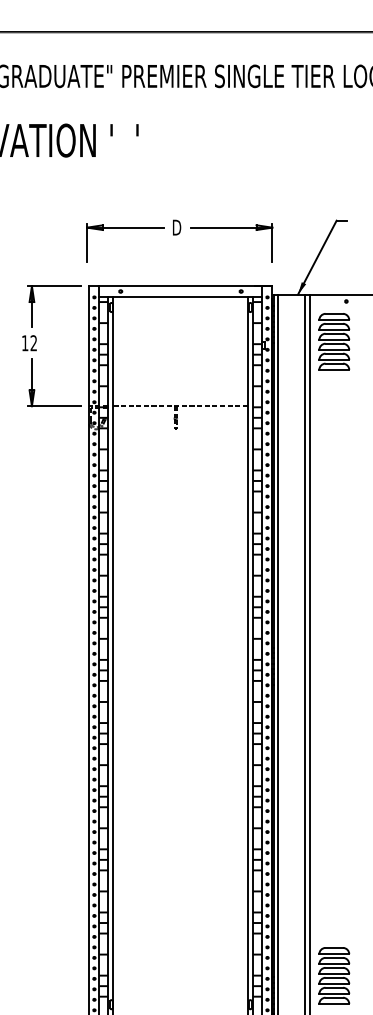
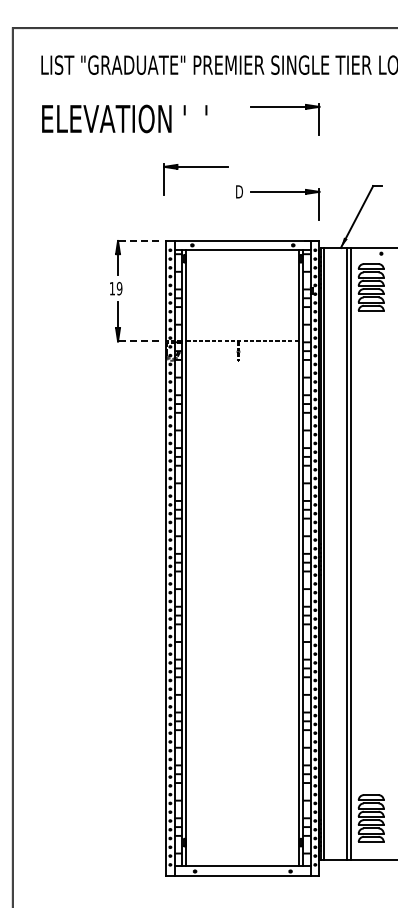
part: (231, 126) -> (285, 107), added
part: (124, 228) -> (195, 167), moved
line: (53, 285) -> (136, 240), solid -> dashed
text: (33, 343) -> (119, 288), 12 -> 19
line: (53, 406) -> (136, 341), solid -> dashed

